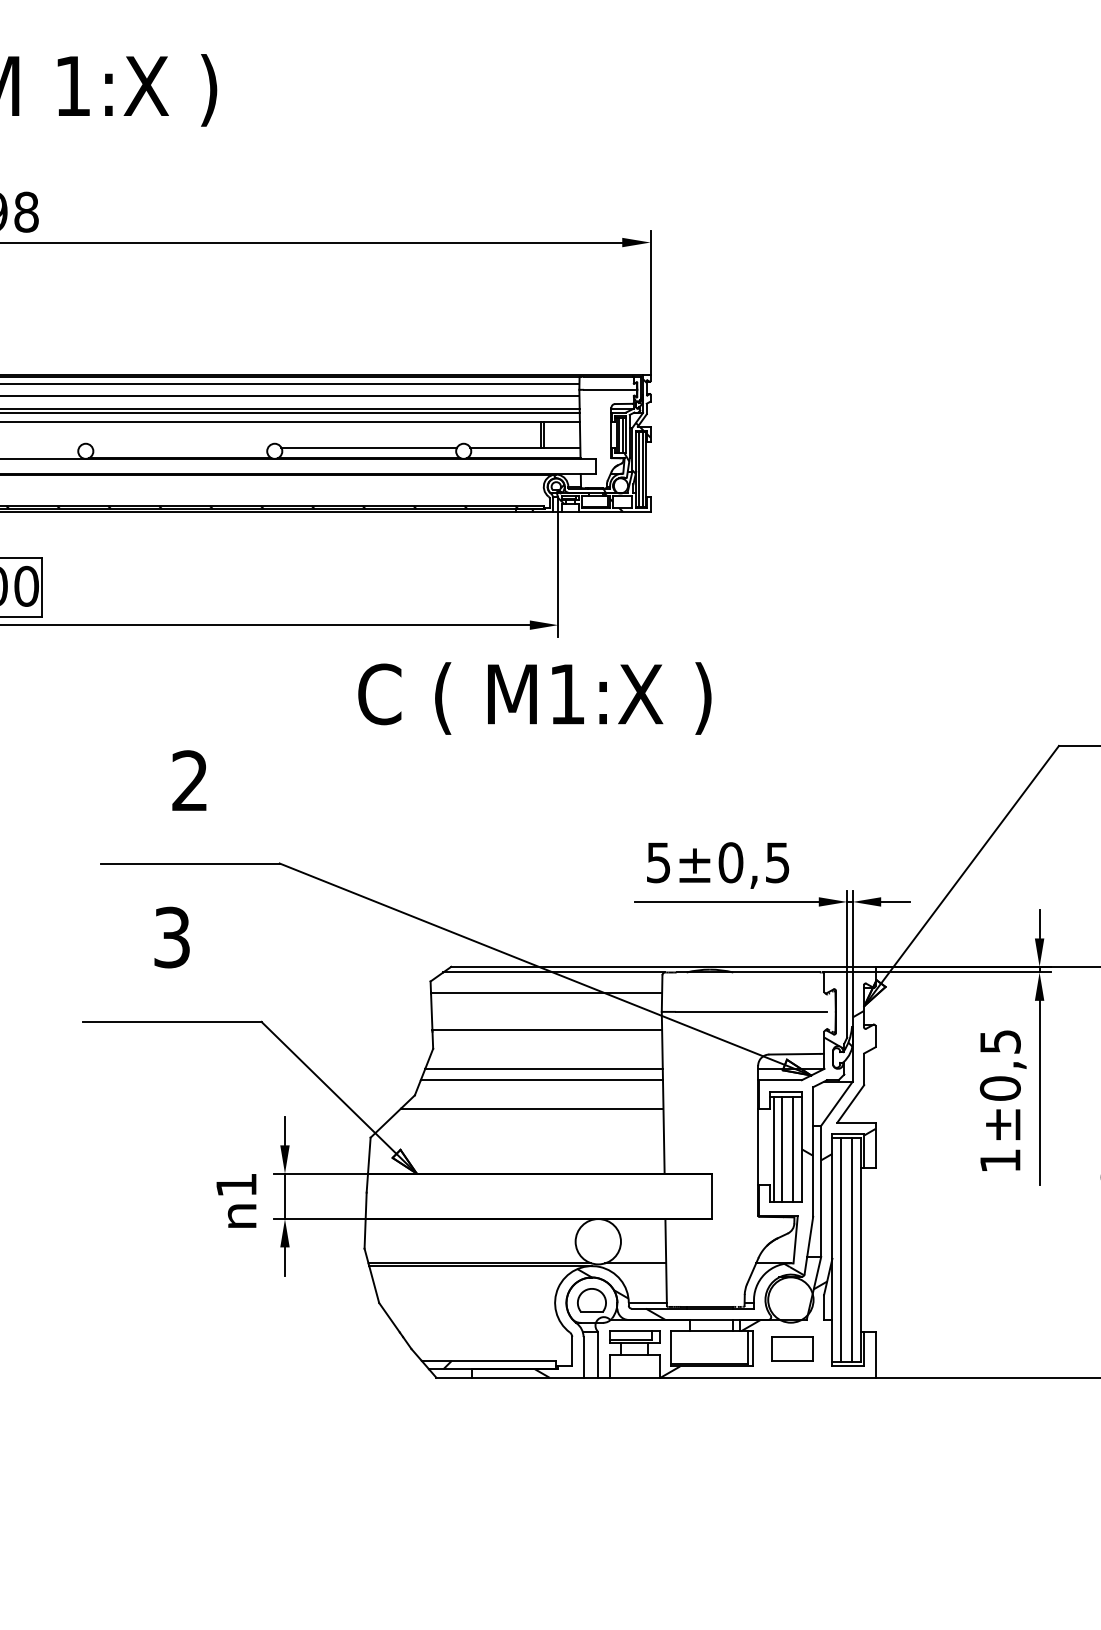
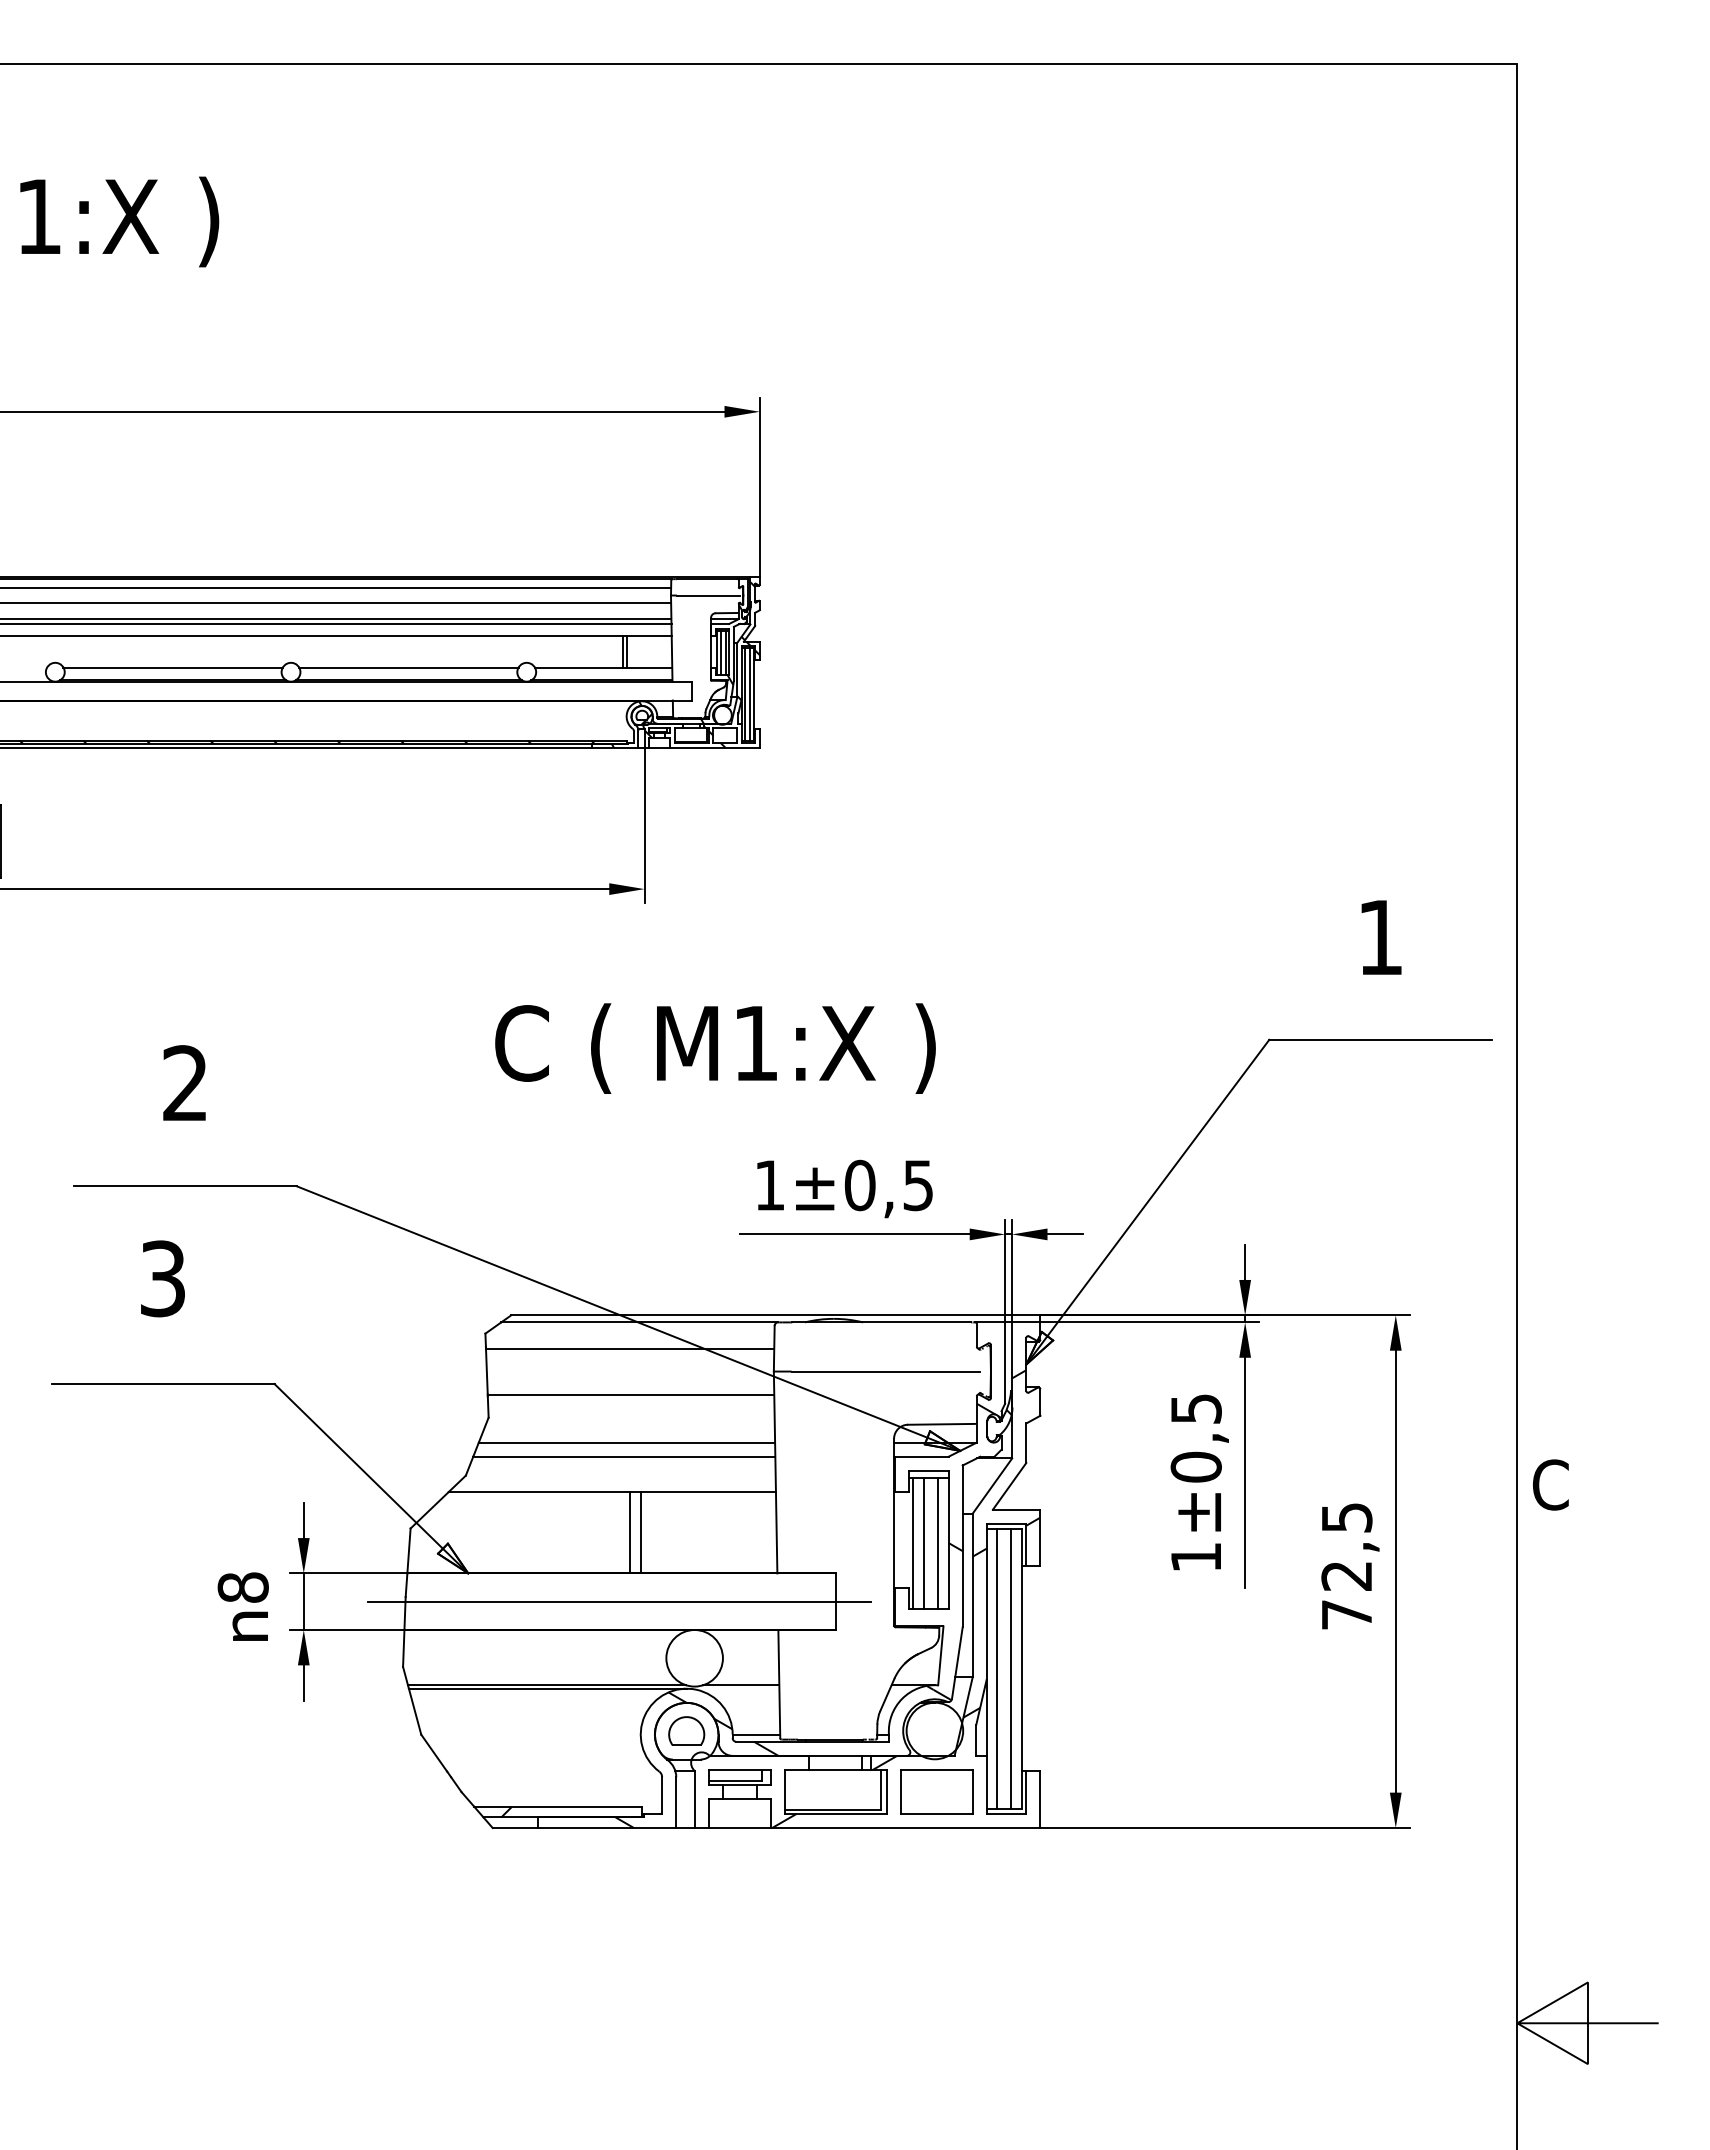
line: (179, 447) -> (172, 667), added
text: (534, 698) -> (715, 1048), moved
text: (658, 862) -> (769, 1185), 5 -> 1
line: (546, 1140) -> (630, 1532), added
line: (554, 1140) -> (640, 1532), added
text: (235, 1184) -> (242, 1587), 1 -> 8
line: (538, 1196) -> (619, 1601), added
part: (792, 1348) -> (936, 1791), size x1.43

